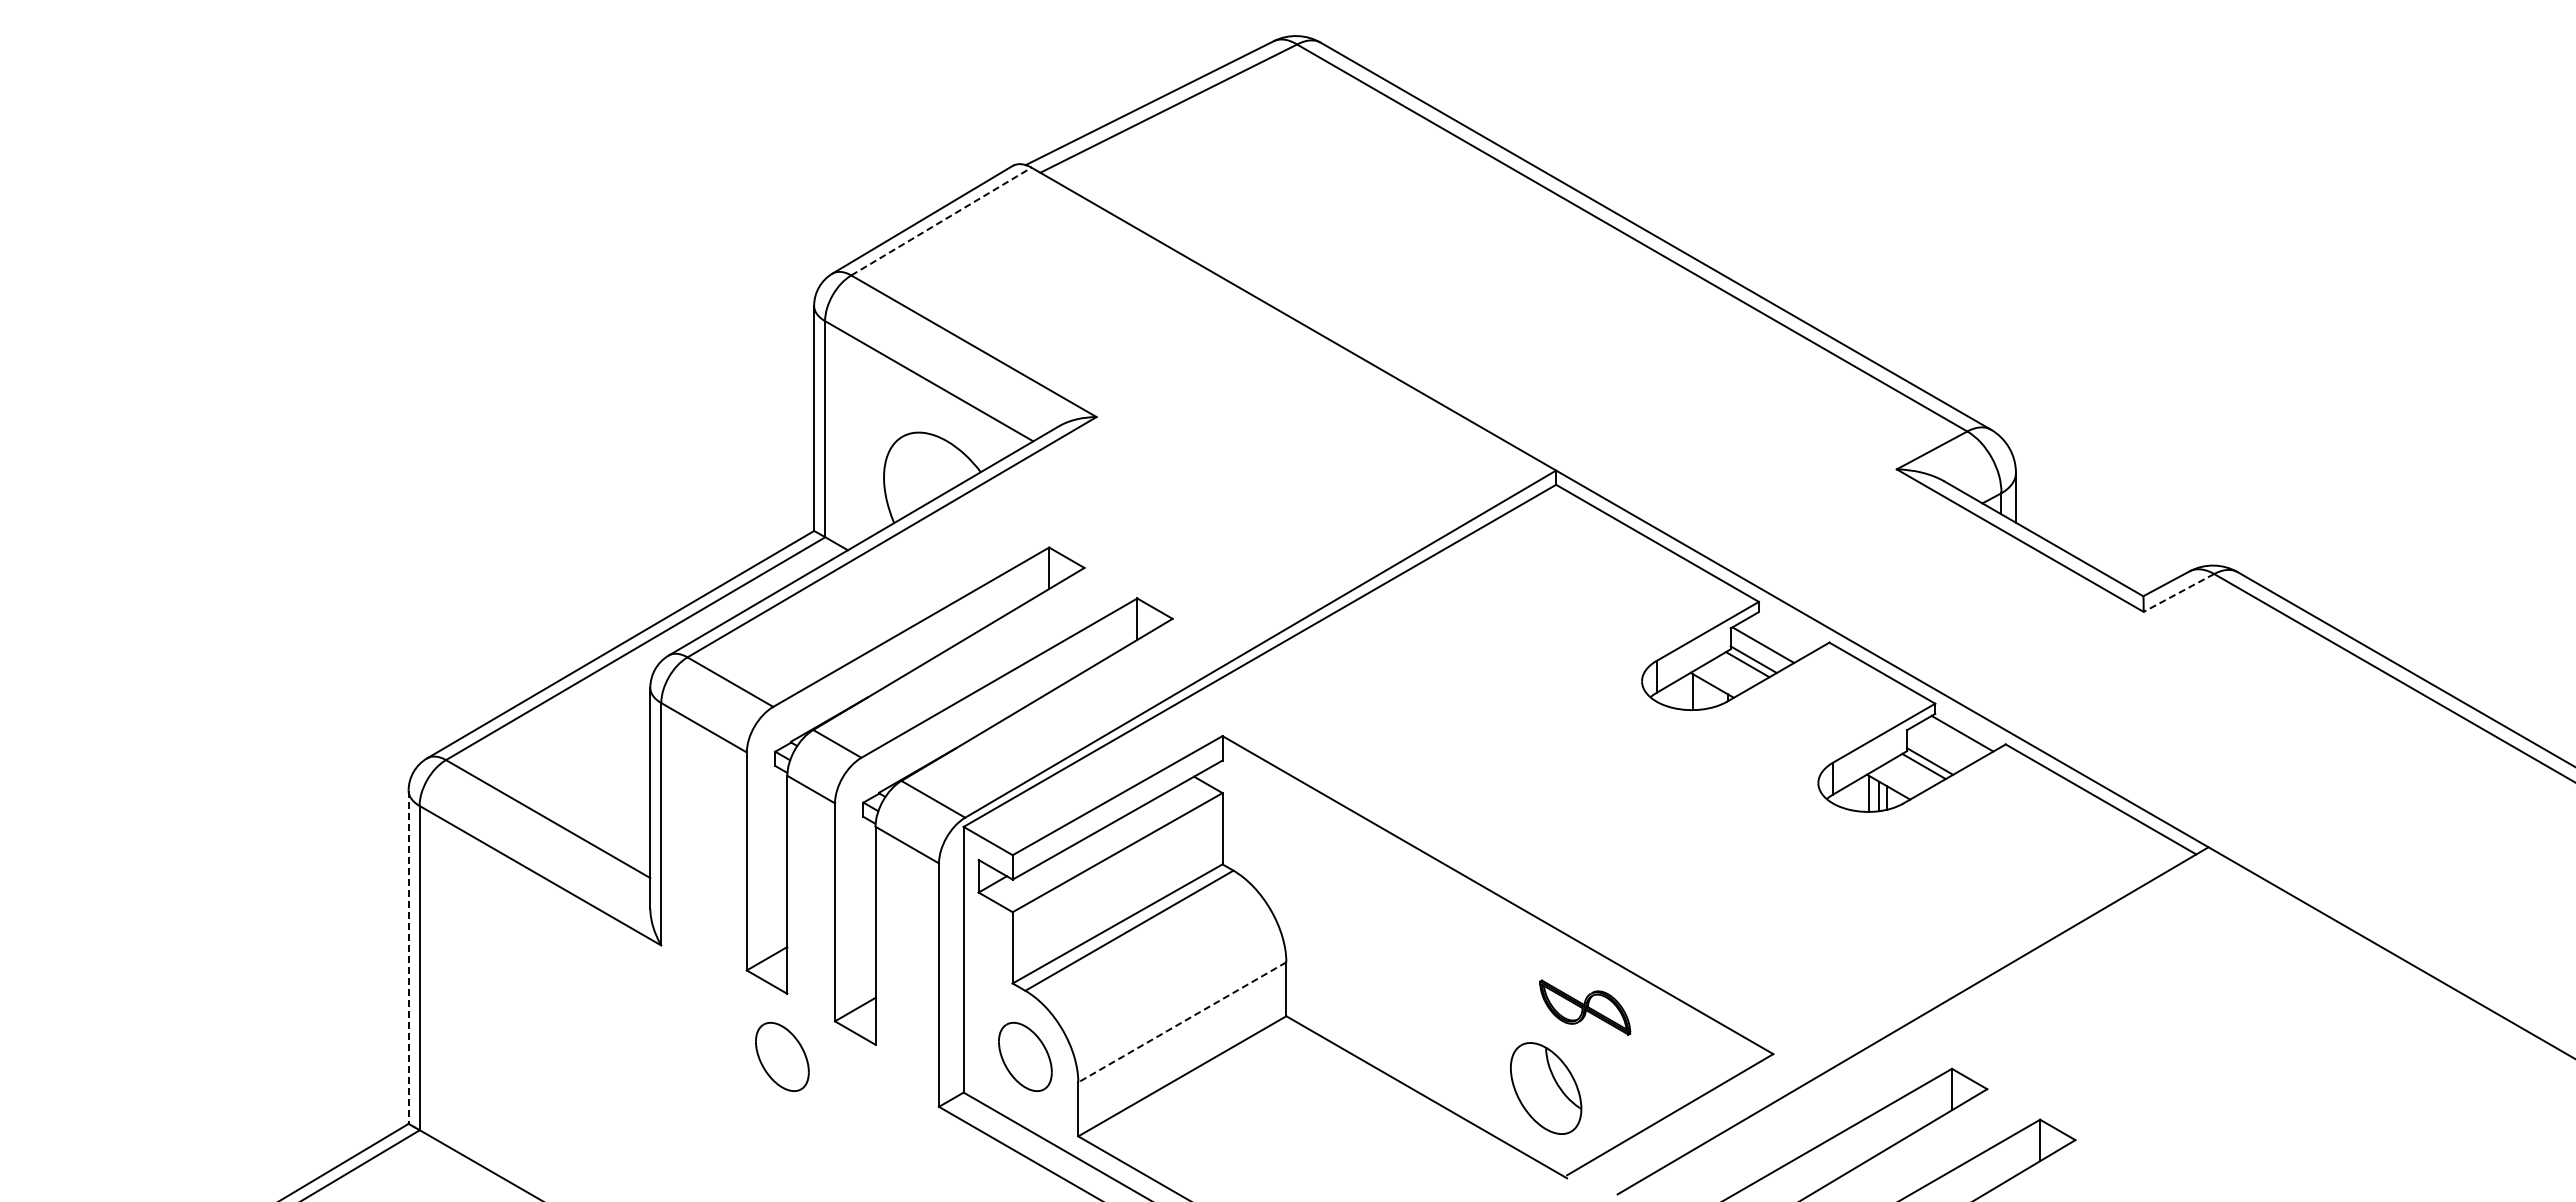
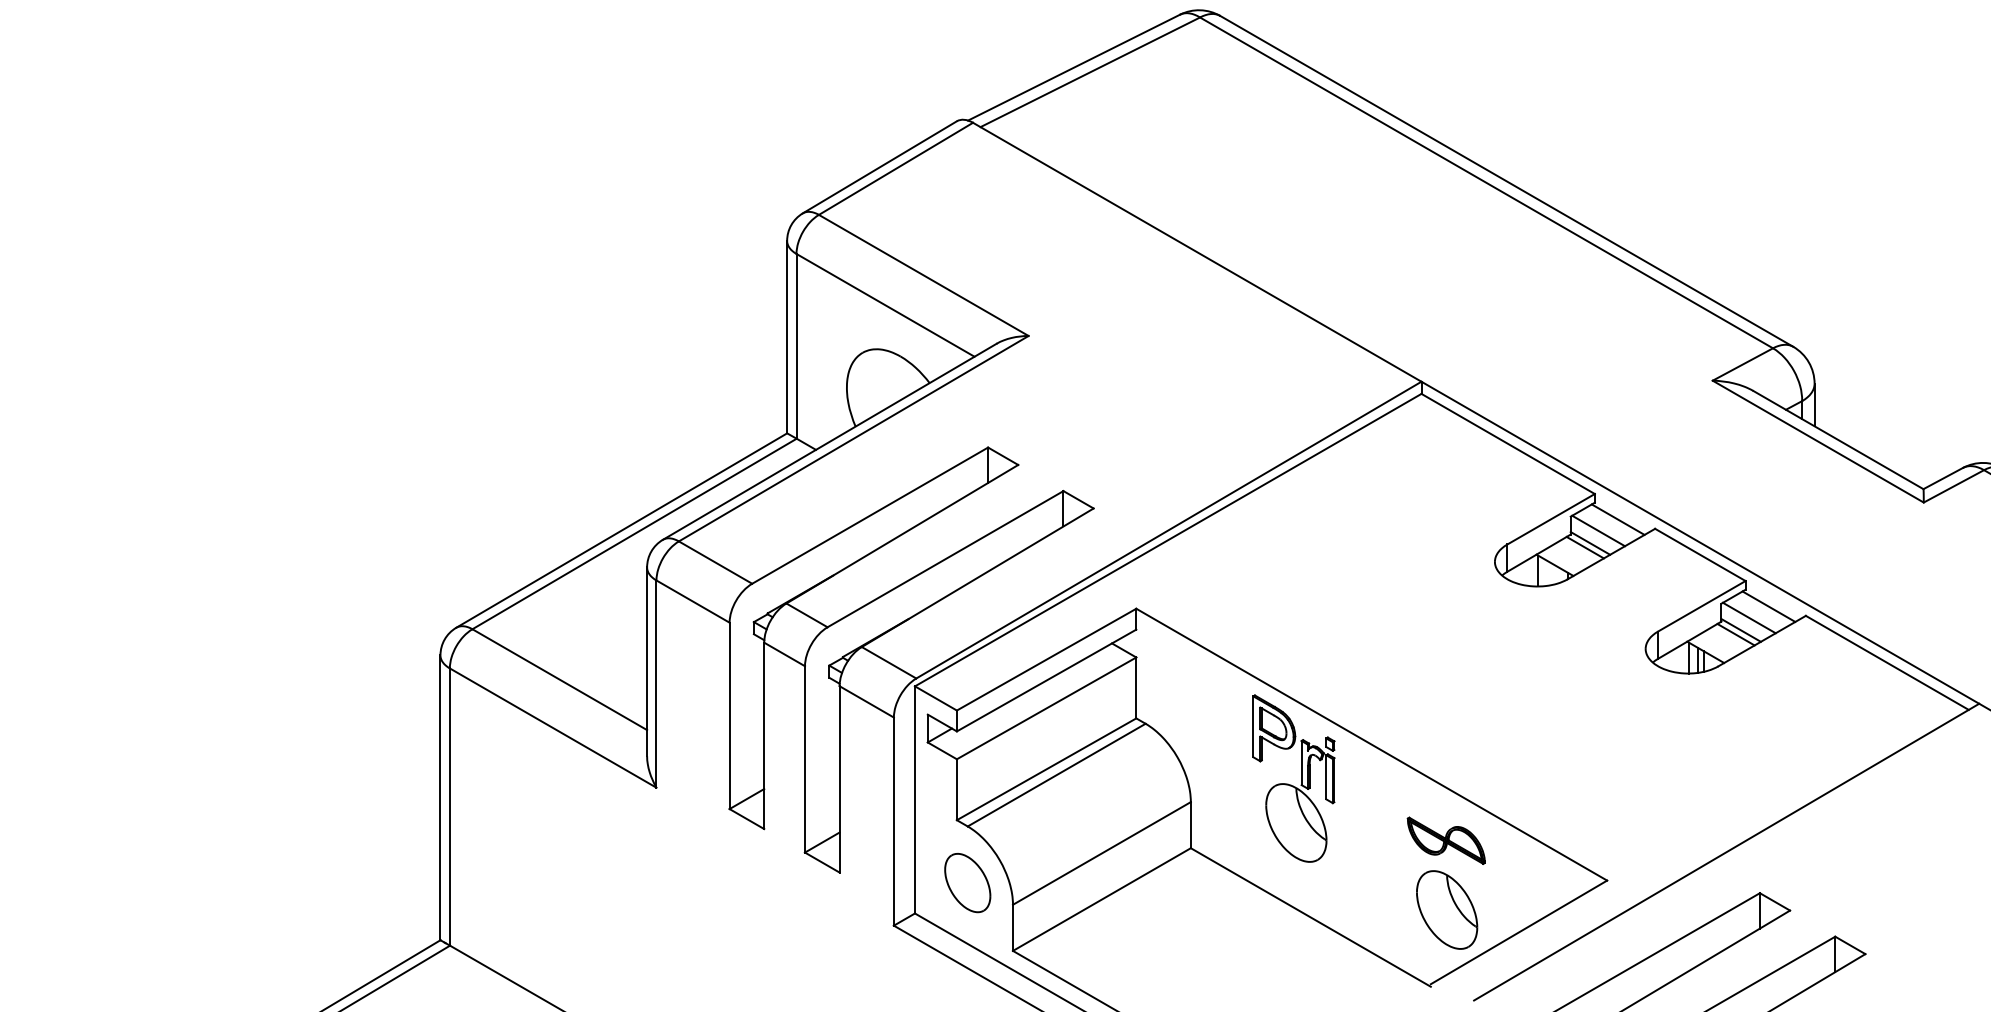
line: (941, 221) -> (896, 168), dashed -> solid
line: (2178, 593) -> (1953, 486), dashed -> solid
line: (1786, 631) -> (1618, 519), added
line: (1939, 746) -> (1749, 617), added
part: (1402, 941) -> (1290, 784), added
line: (408, 957) -> (440, 797), dashed -> solid
line: (1181, 1022) -> (1101, 853), dashed -> solid
part: (782, 1056) -> (760, 882), removed
part: (1546, 1088) -> (1447, 909), moved

